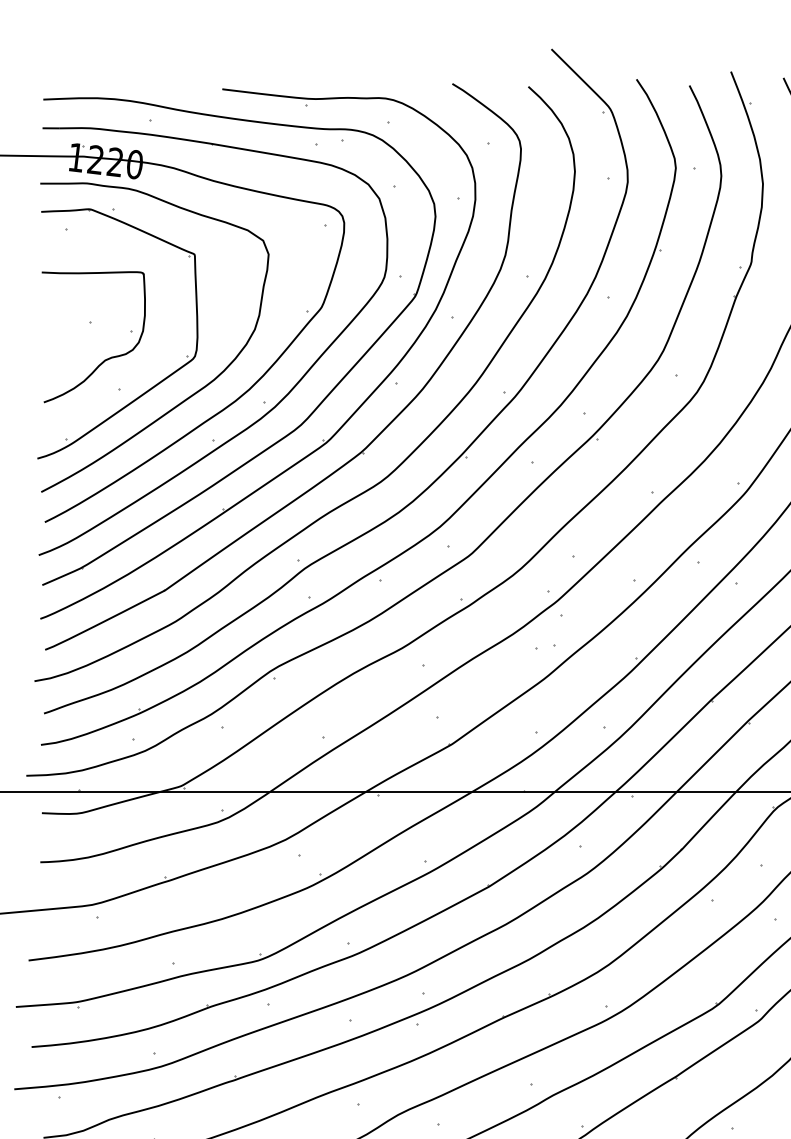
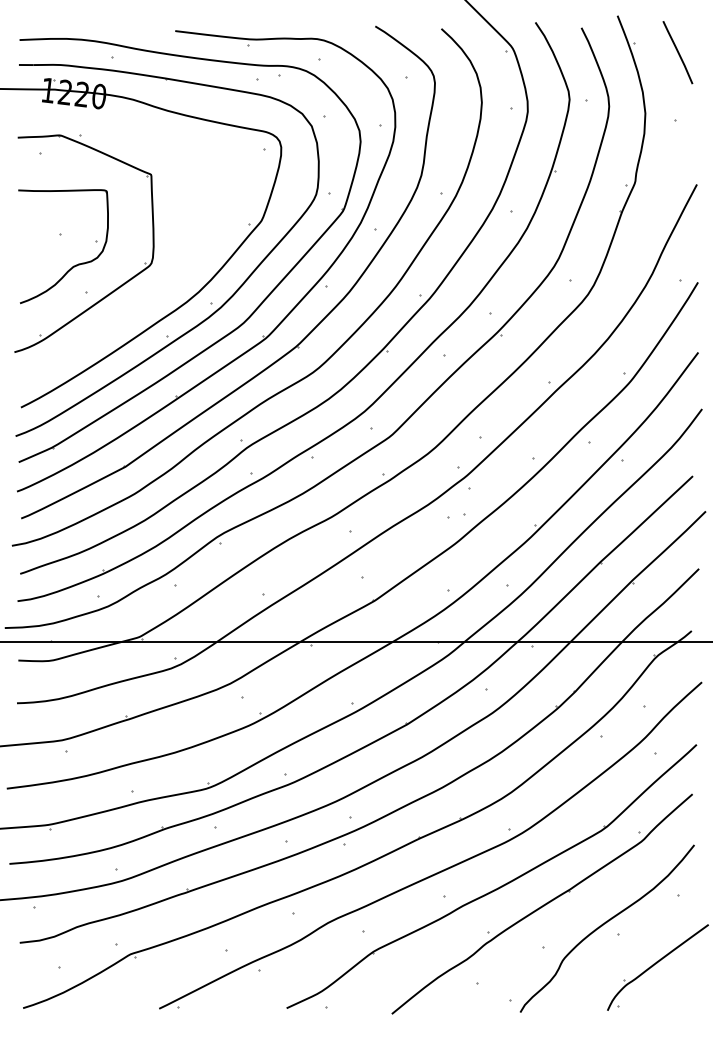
curve: (191, 394) -> (148, 296), removed

